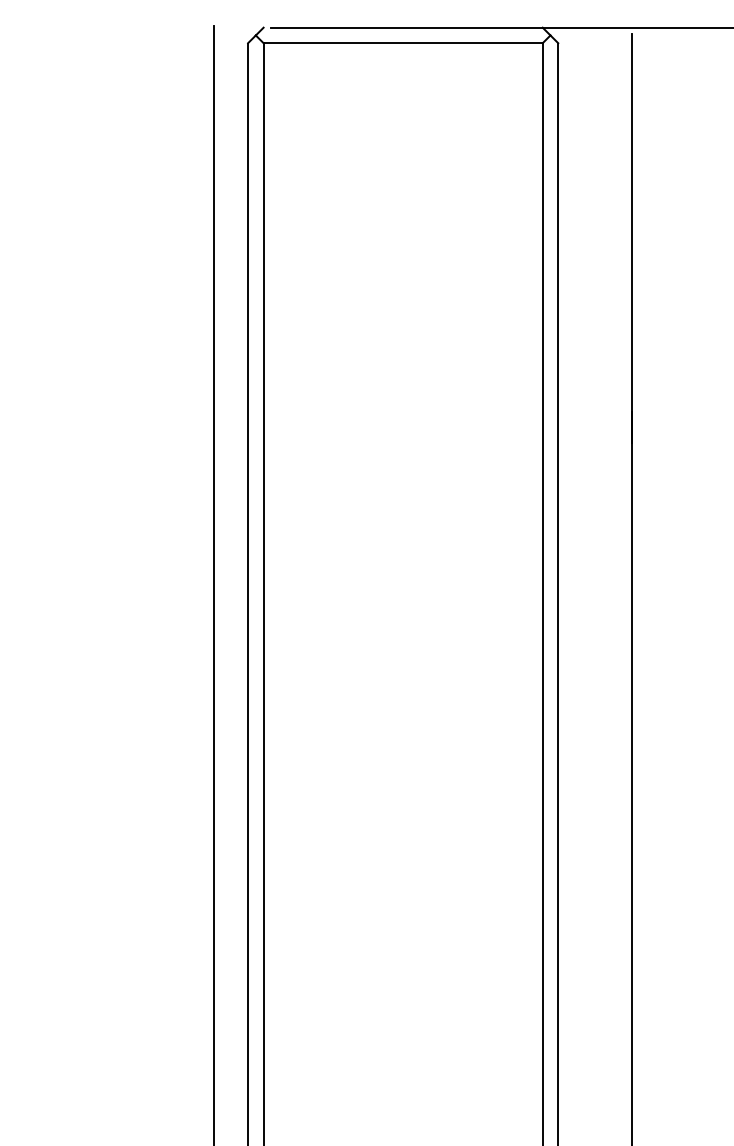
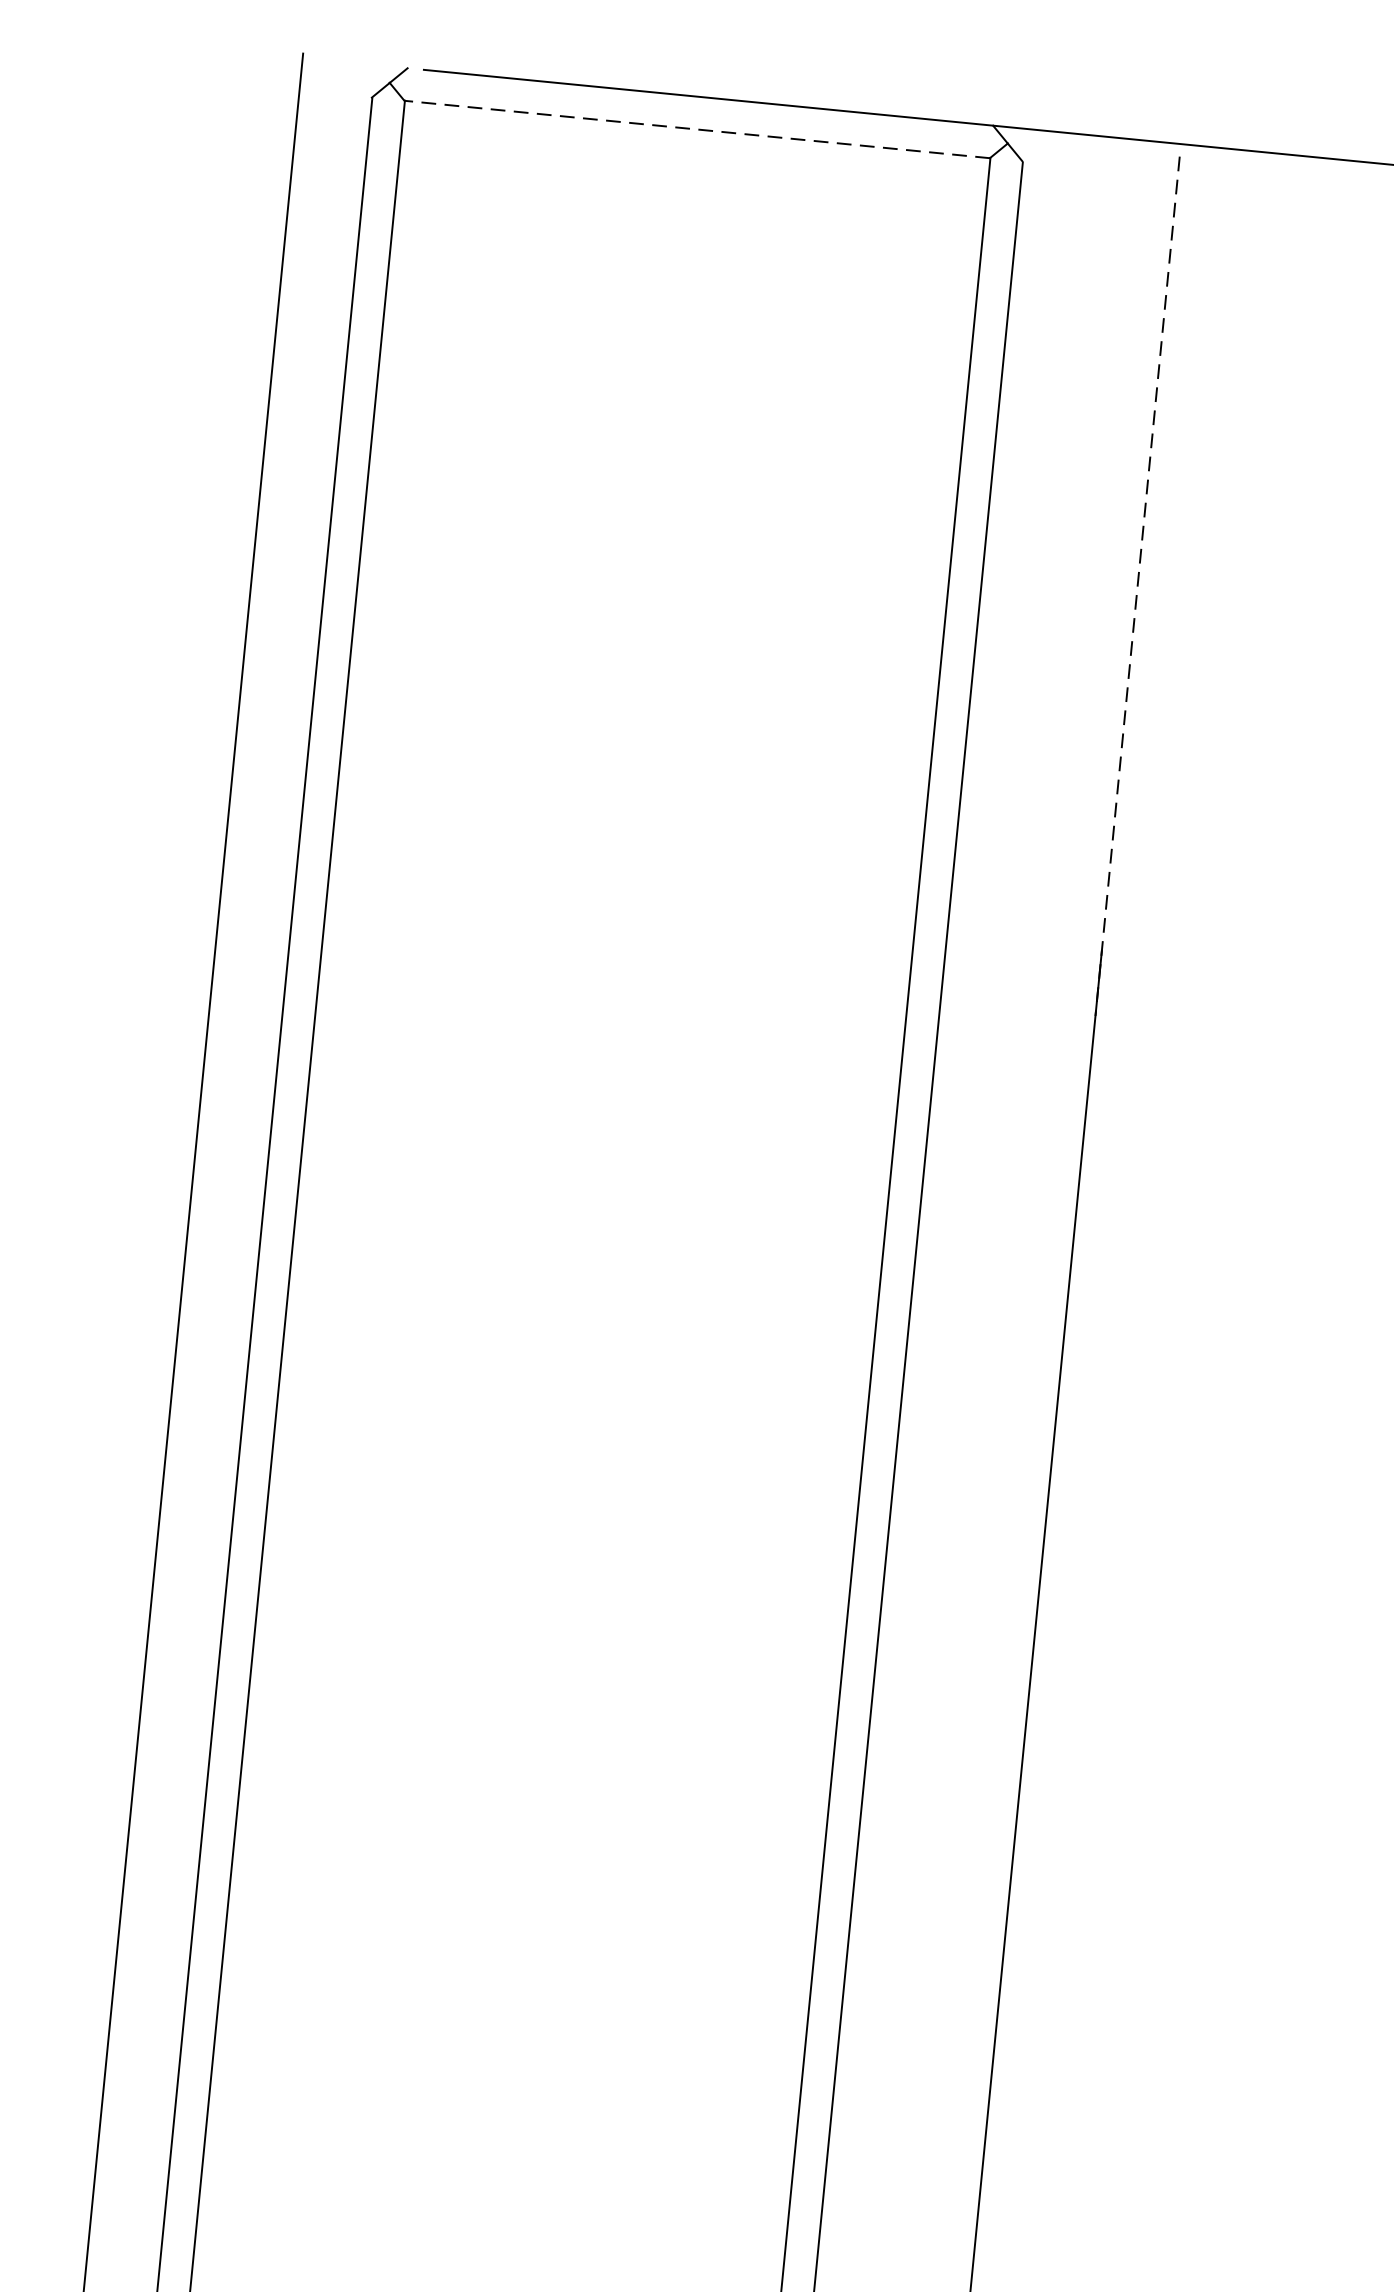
line: (403, 43) -> (697, 130), solid -> dashed
line: (632, 238) -> (1138, 586), solid -> dashed

